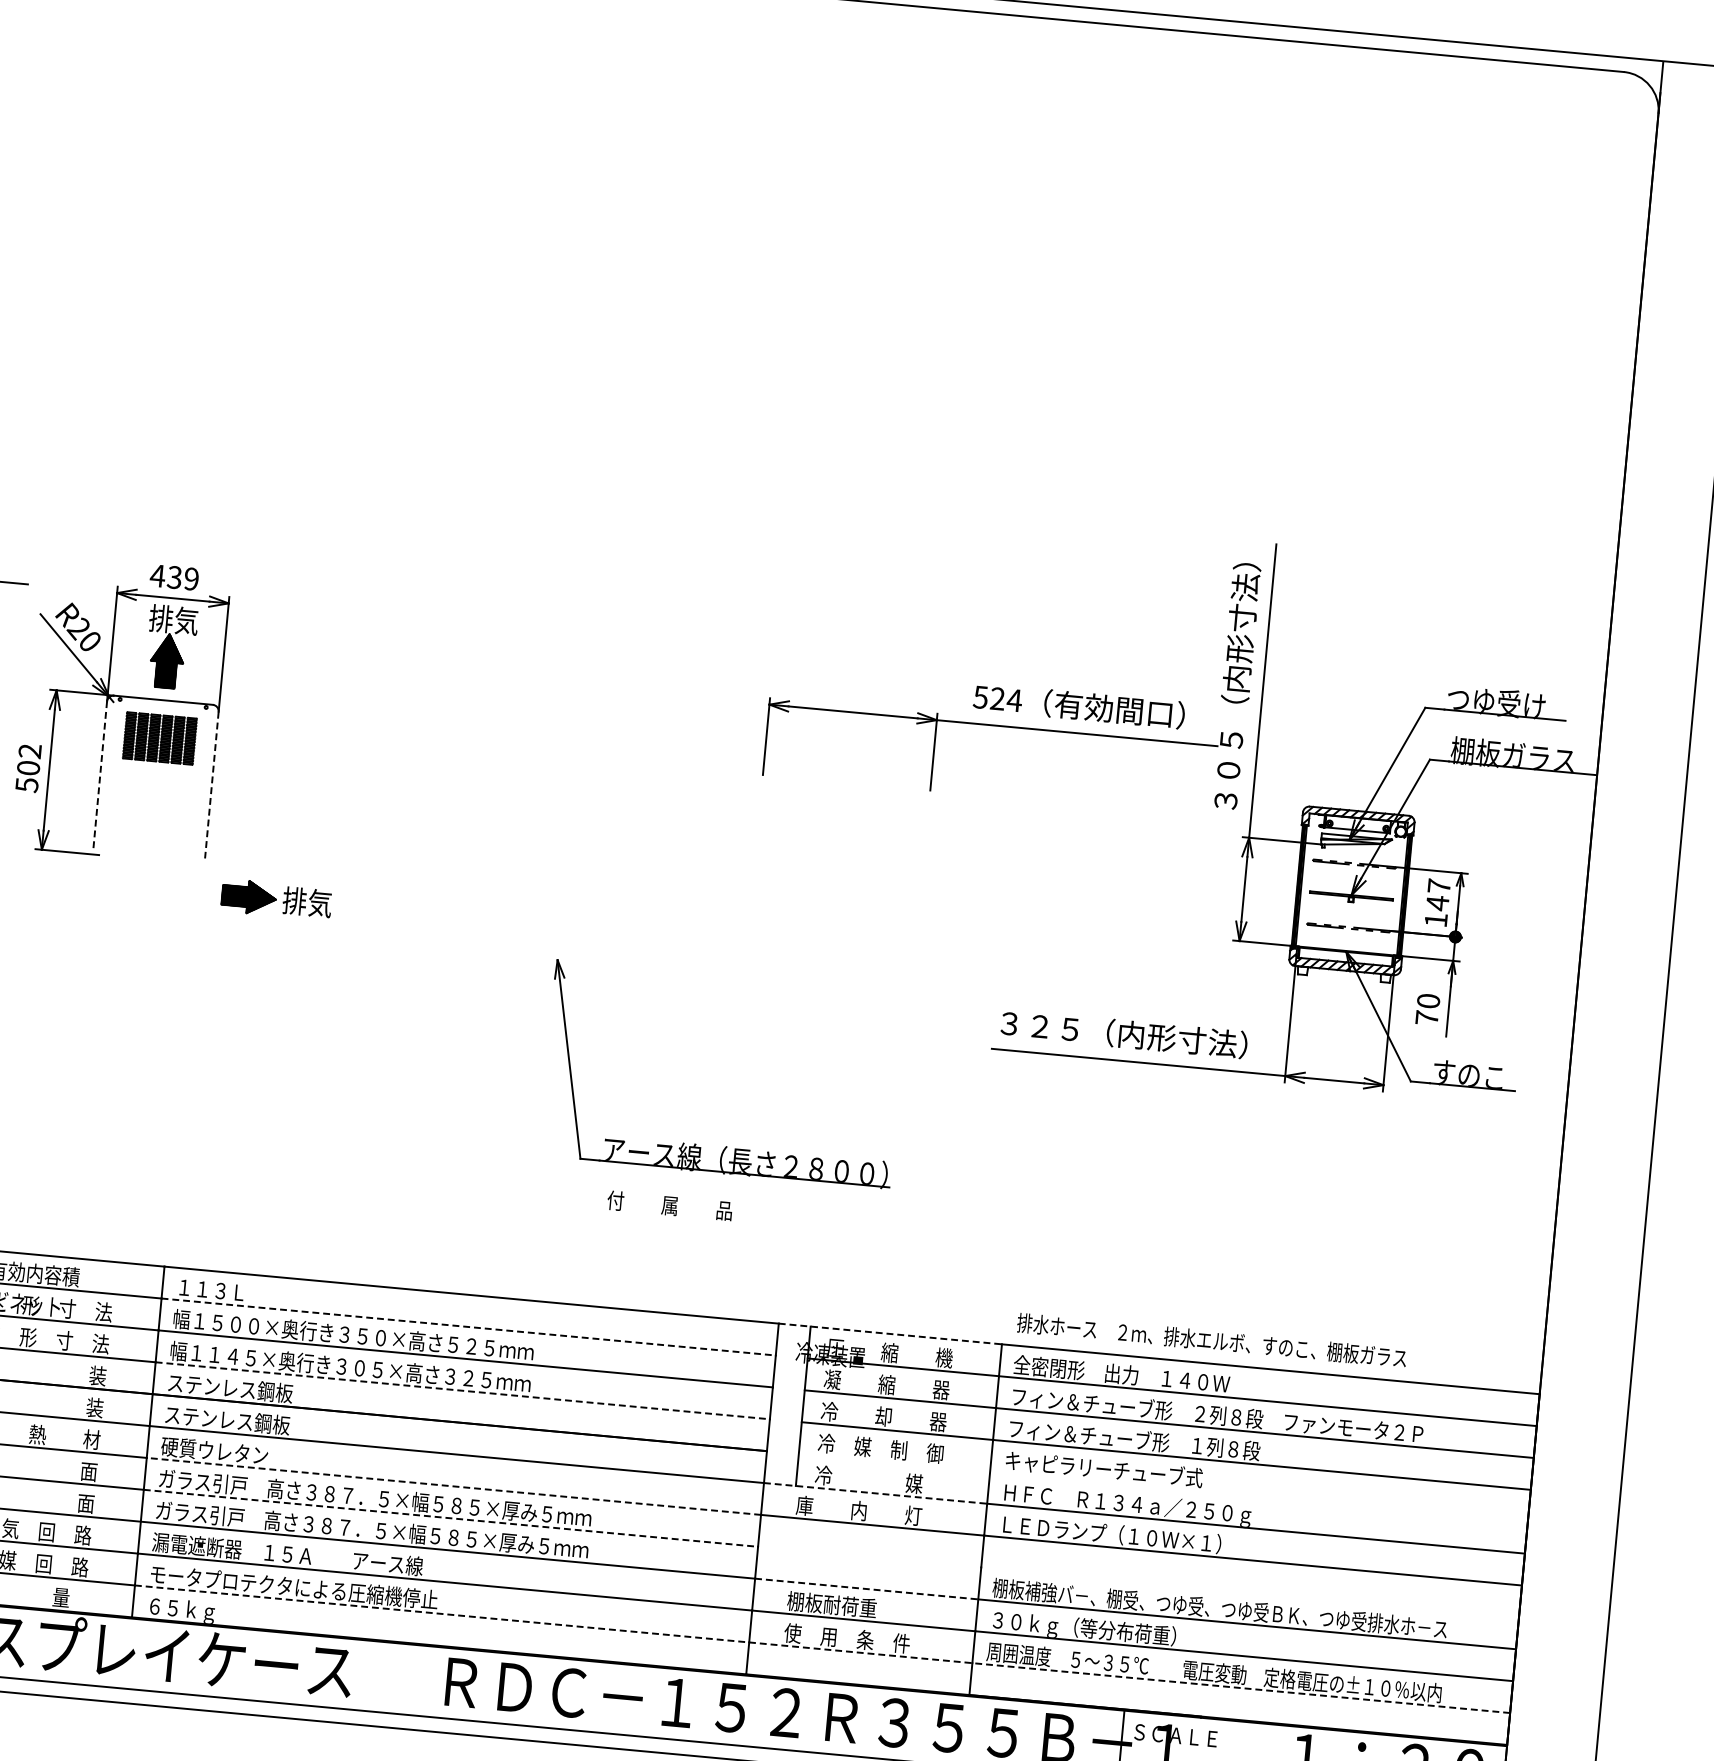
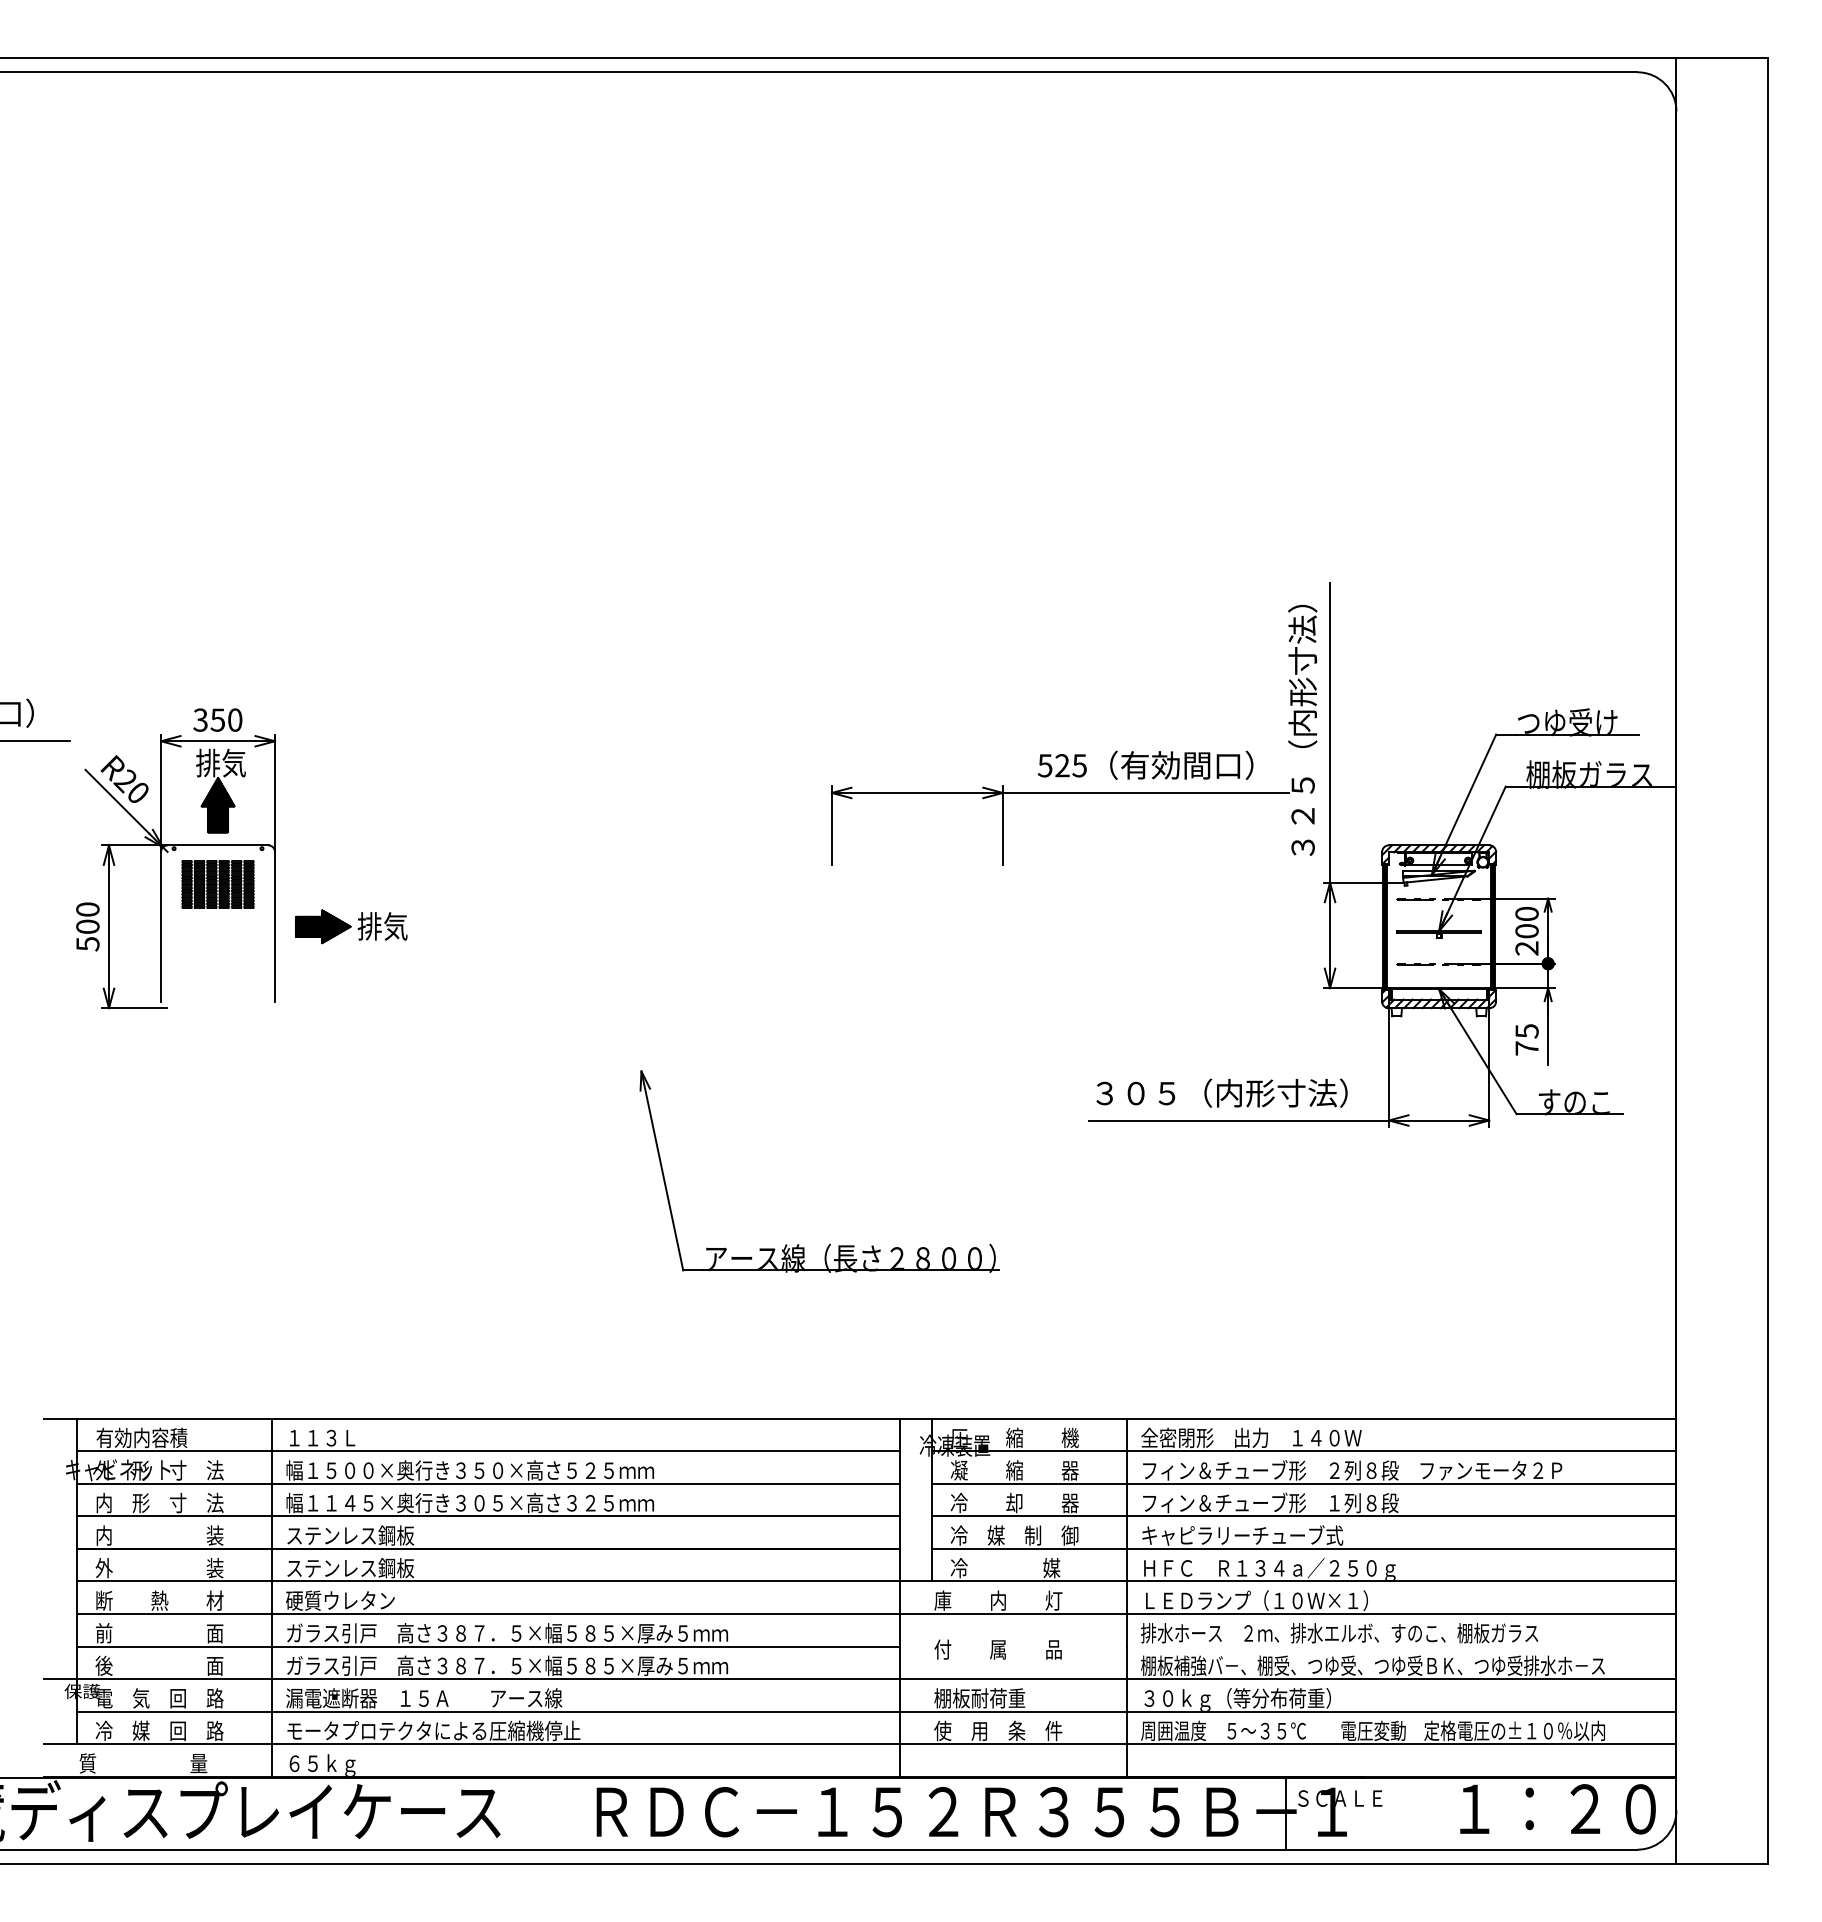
text: (174, 576) -> (217, 719), 439 -> 350
text: (1014, 700) -> (1079, 765), 524 -> 525
text: (29, 751) -> (87, 909), 502 -> 500
text: (1228, 770) -> (1302, 816), ３０５（内形寸法） -> ３２５（内形寸法）
line: (100, 774) -> (161, 926), dashed -> solid
line: (212, 784) -> (275, 926), dashed -> solid
part: (276, 899) -> (351, 926), moved
text: (1437, 902) -> (1526, 930), 147 -> 200
text: (1428, 1001) -> (1526, 1031), 70 -> 75
text: (1039, 1026) -> (1135, 1093), ３２５（内形寸法） -> ３０５（内形寸法）
text: (669, 1205) -> (997, 1649), moved
line: (468, 1327) -> (585, 1451), dashed -> solid
line: (890, 1333) -> (1013, 1418), dashed -> solid
text: (1211, 1340) -> (1339, 1633), moved
line: (462, 1390) -> (585, 1516), dashed -> solid
line: (453, 1486) -> (585, 1614), dashed -> solid
line: (1163, 1487) -> (1304, 1548), added
line: (875, 1493) -> (1013, 1581), dashed -> solid
line: (450, 1518) -> (585, 1646), dashed -> solid
line: (866, 1589) -> (1013, 1679), dashed -> solid
line: (822, 1649) -> (974, 1744), dashed -> solid

